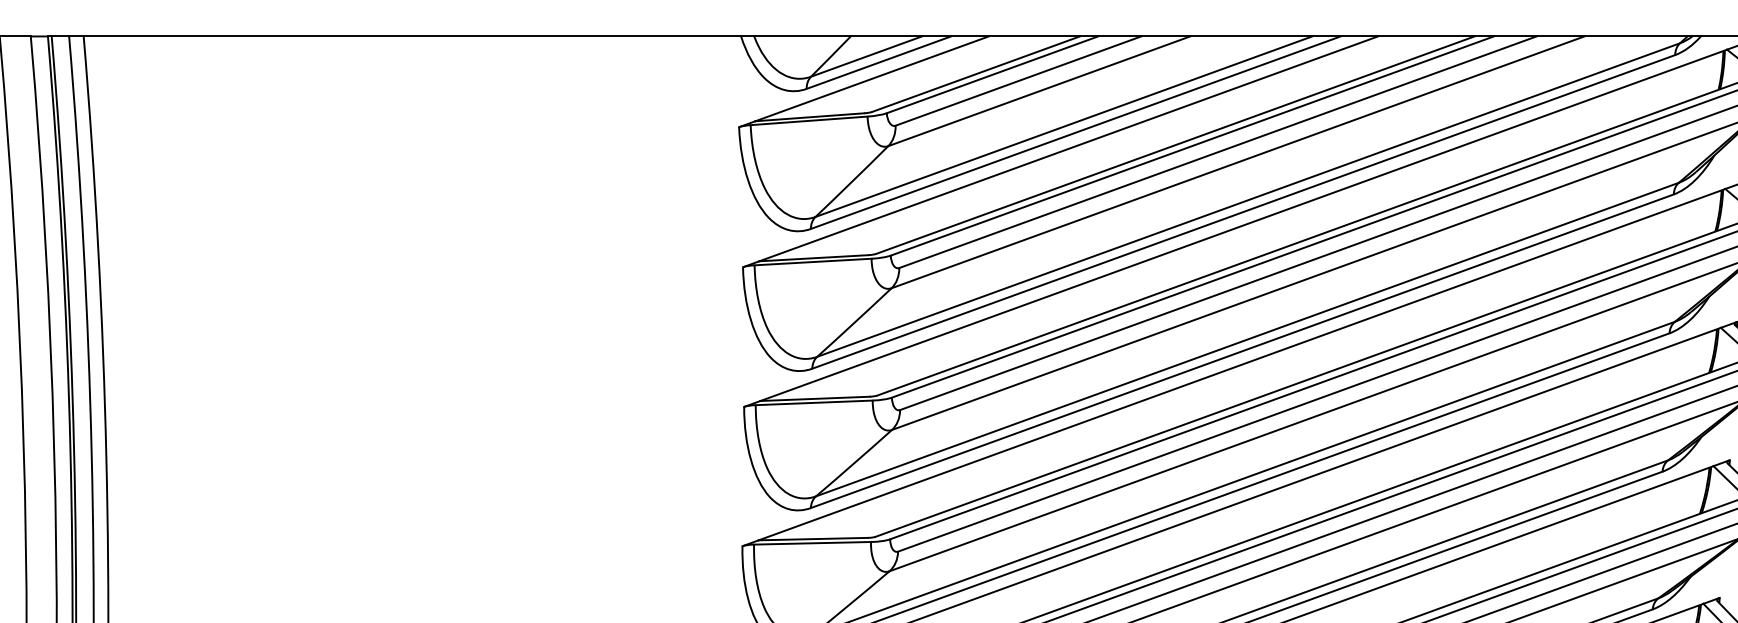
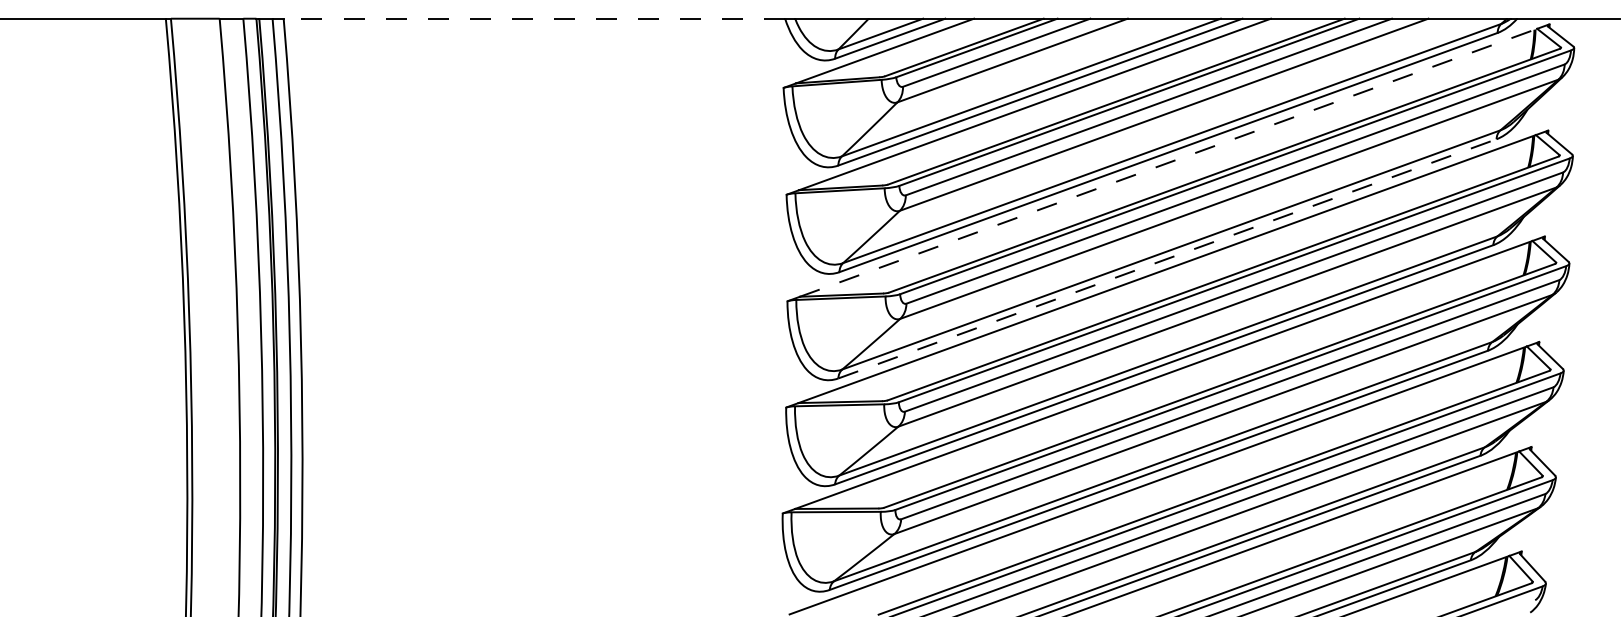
line: (412, 36) -> (534, 18), solid -> dashed
line: (1244, 224) -> (1169, 162), solid -> dashed
line: (1242, 350) -> (1167, 258), solid -> dashed

